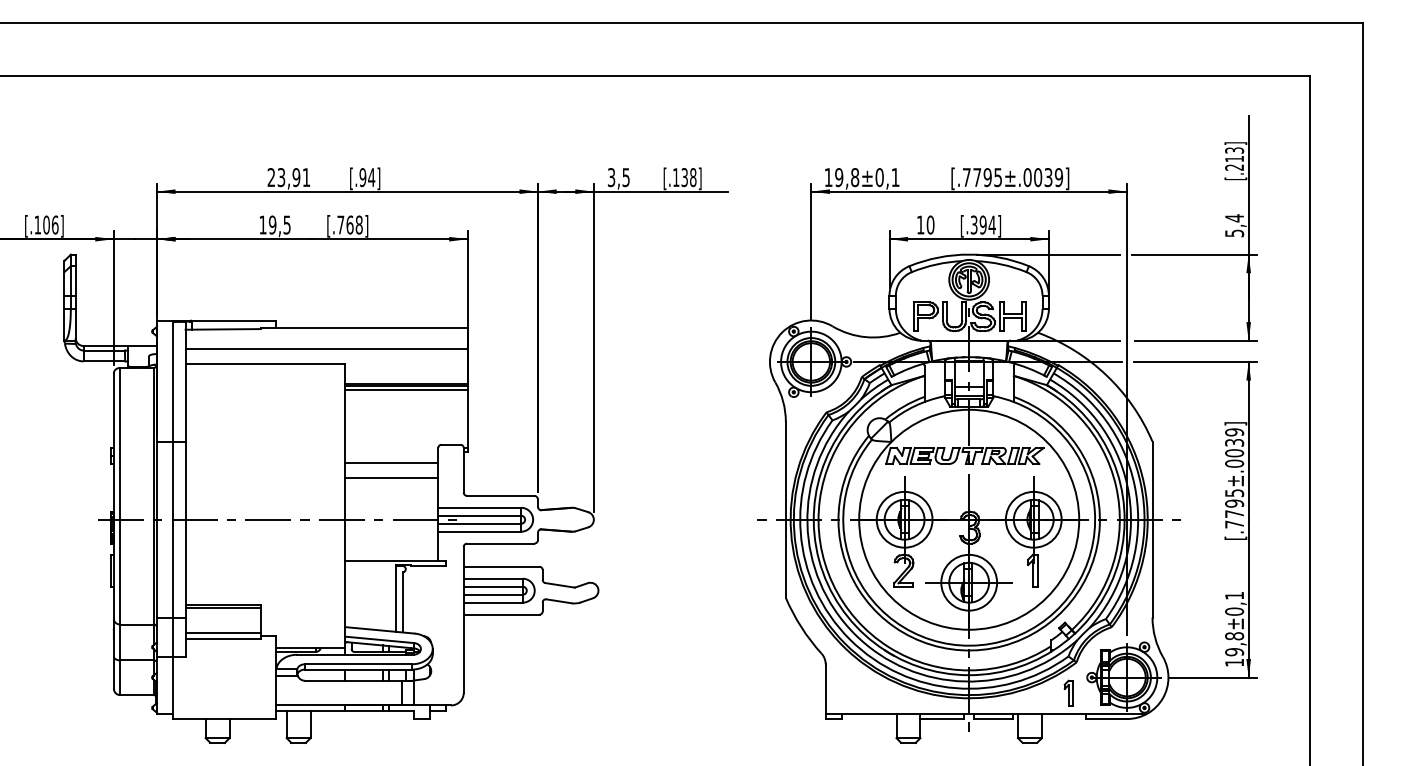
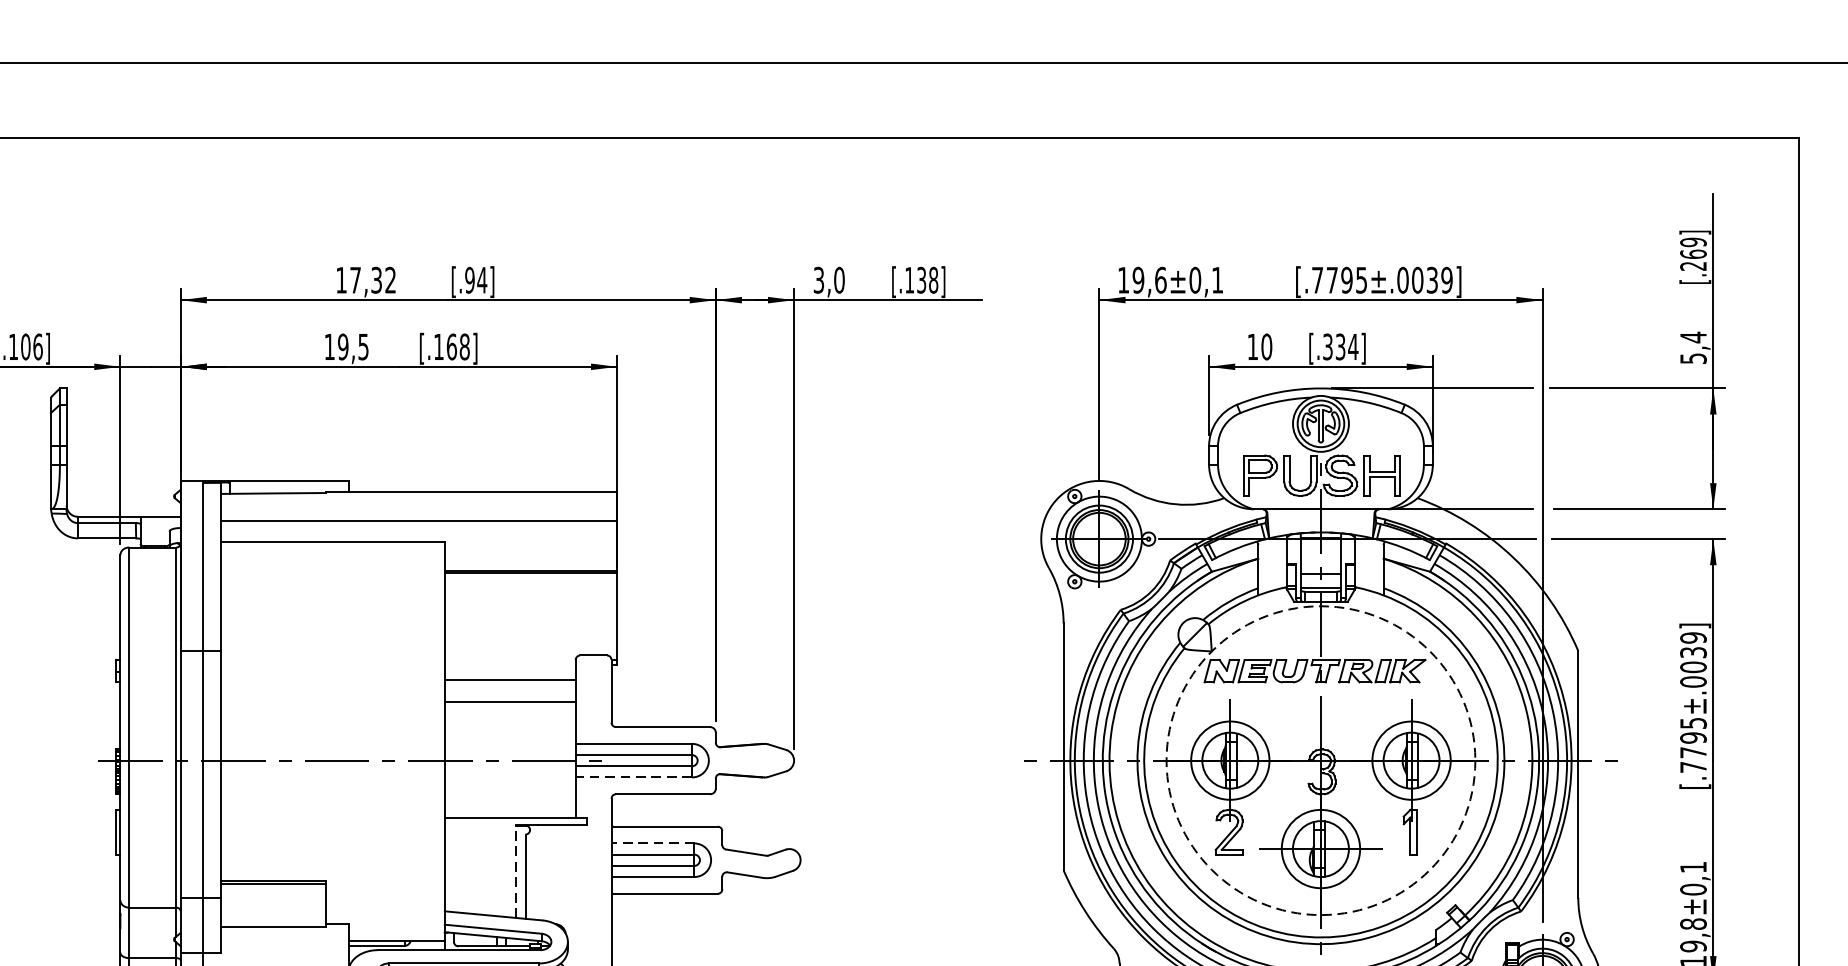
text: (1234, 154) -> (1693, 247), [.213] -> [.269]
text: (288, 177) -> (365, 280), 23,91 -> 17,32
text: (625, 177) -> (838, 280), 3,5 -> 3,0
text: (855, 177) -> (1161, 280), 19,8±0,1 -> 19,6±0,1
text: (340, 224) -> (438, 346), [.768] -> [.168]
text: (982, 224) -> (1339, 346), [.394] -> [.334]
line: (406, 389) -> (531, 577), removed
circle: (969, 519) -> (1321, 760), solid -> dashed
line: (479, 531) -> (633, 777), solid -> dashed
line: (492, 578) -> (651, 843), solid -> dashed
line: (396, 598) -> (517, 871), solid -> dashed
line: (222, 633) -> (272, 920), removed

